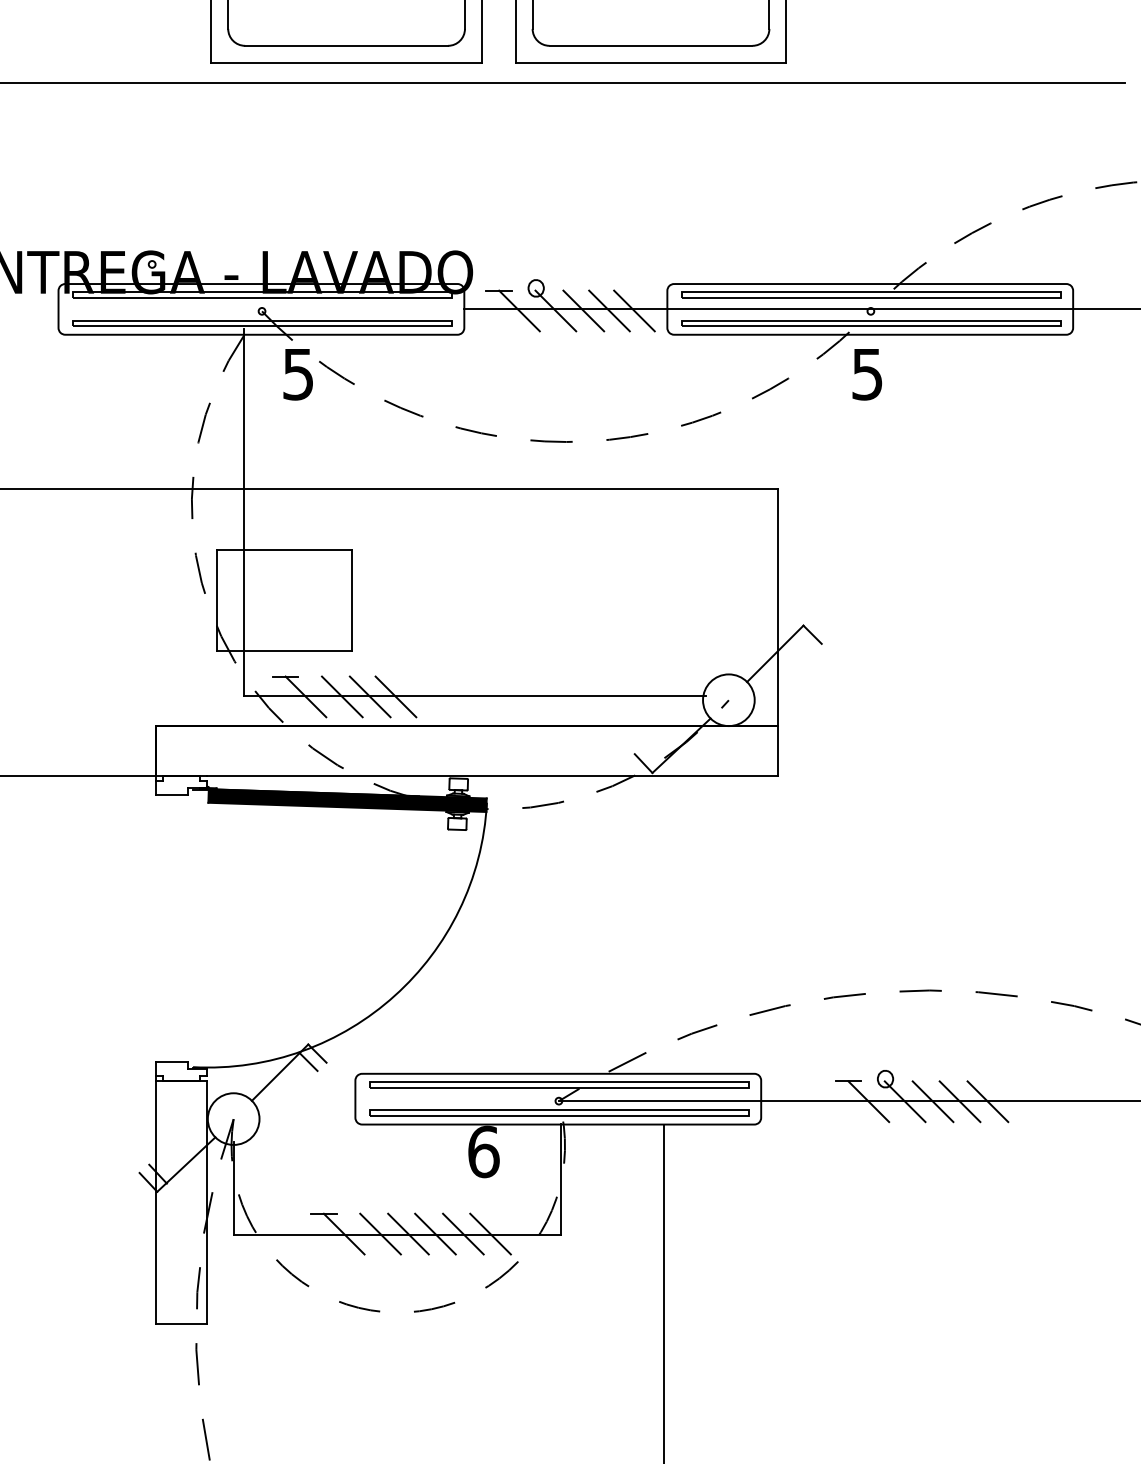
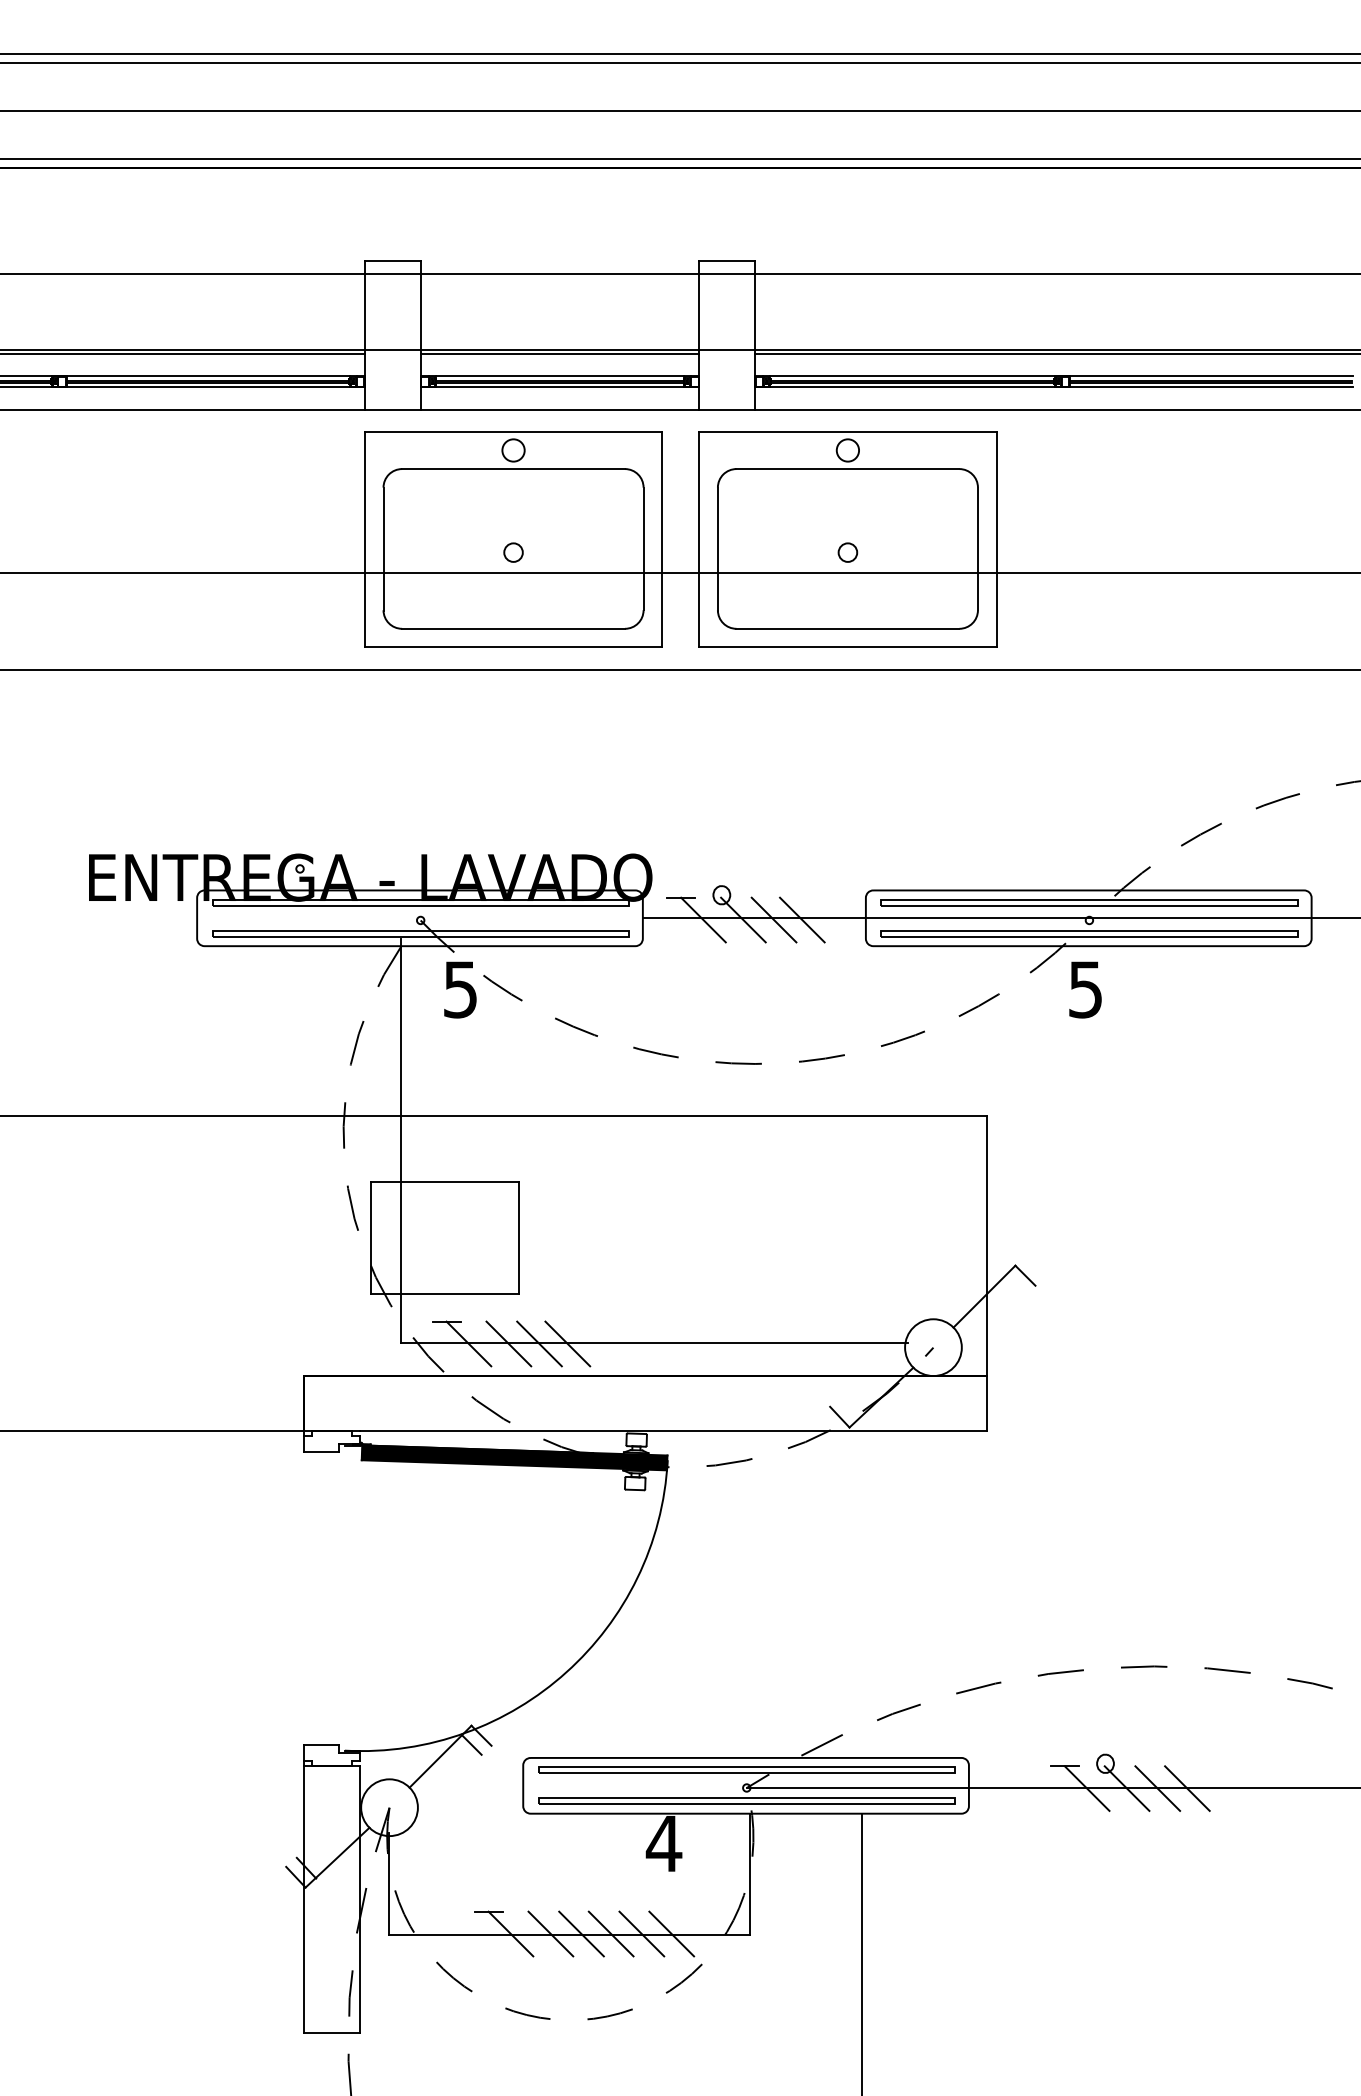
line: (634, 310) -> (829, 919), removed
line: (987, 1101) -> (1217, 1788), removed
text: (483, 1151) -> (663, 1843), 6 -> 4

